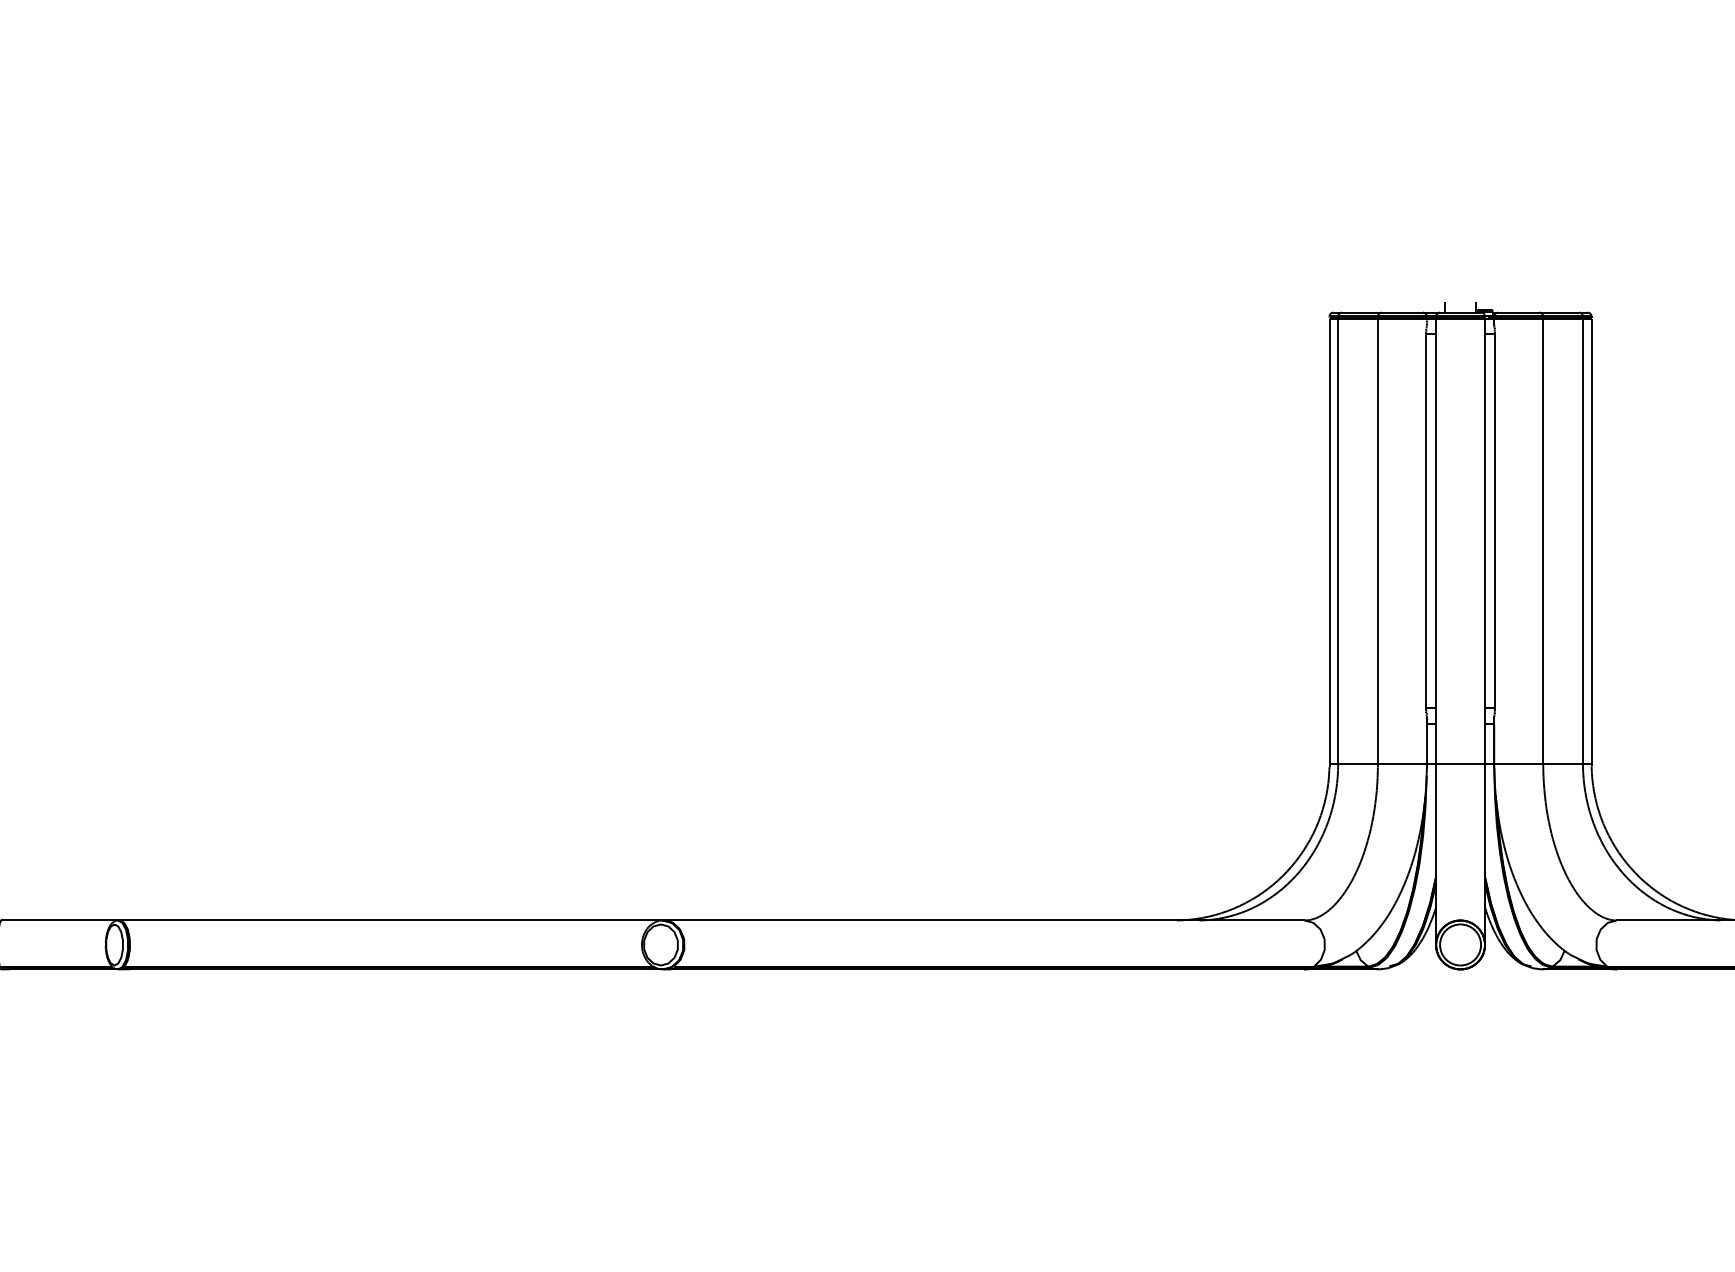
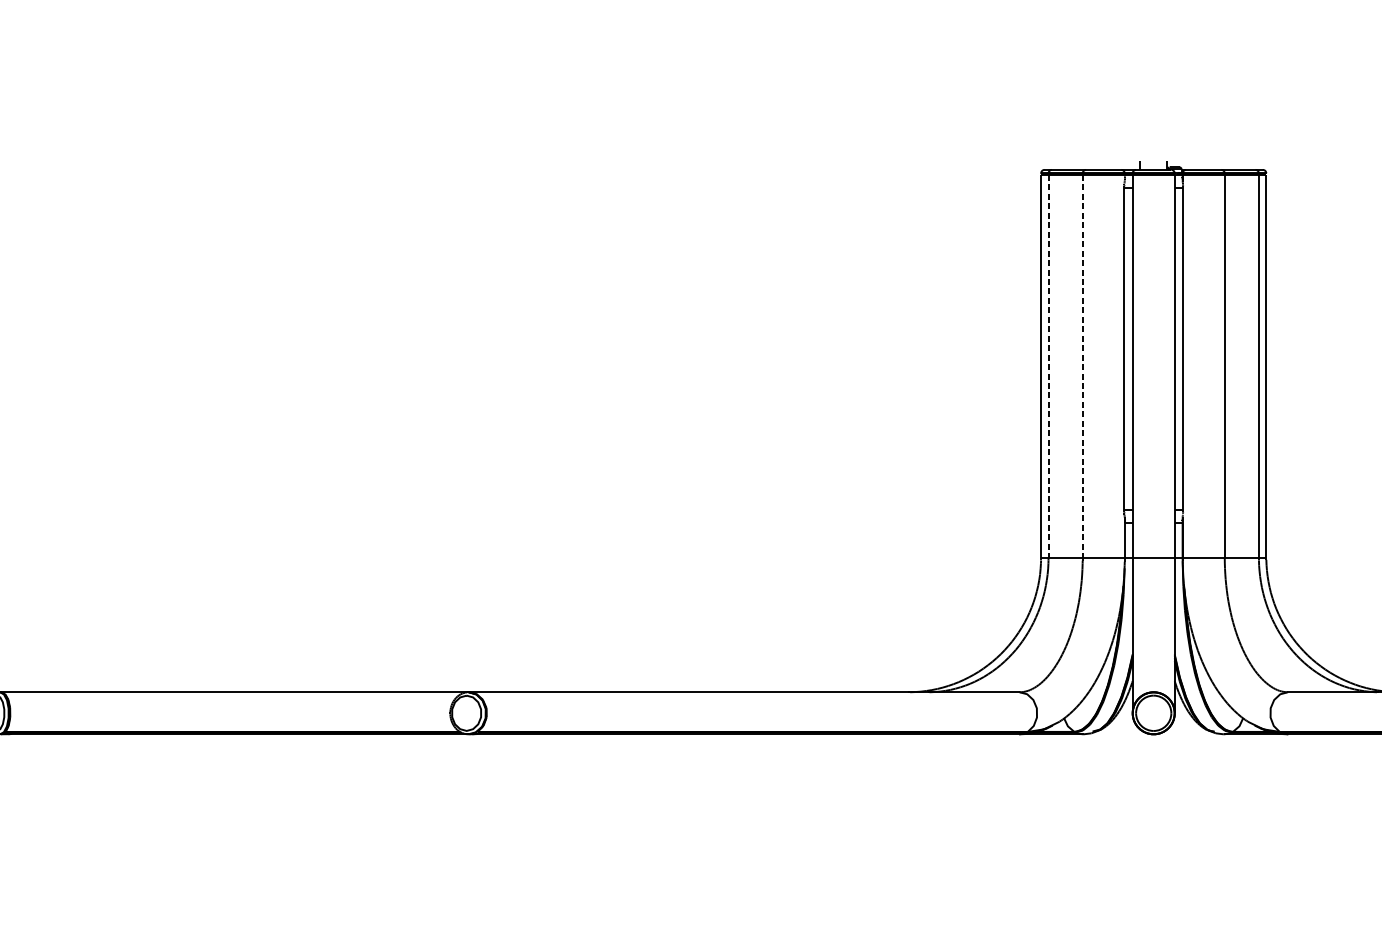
line: (1338, 541) -> (1048, 366), solid -> dashed
line: (1377, 541) -> (1082, 366), solid -> dashed

